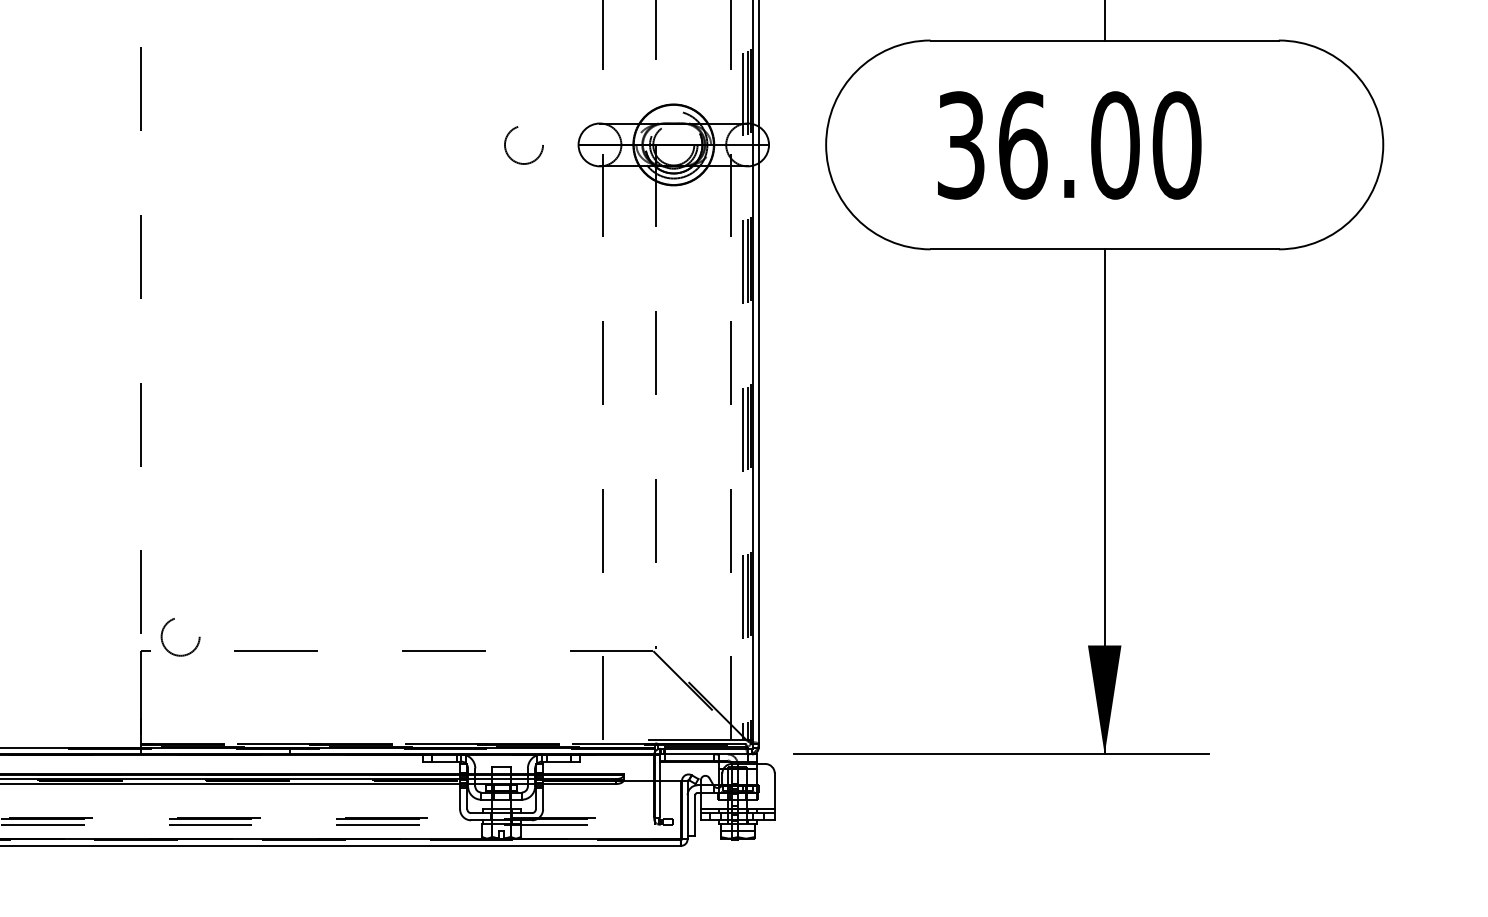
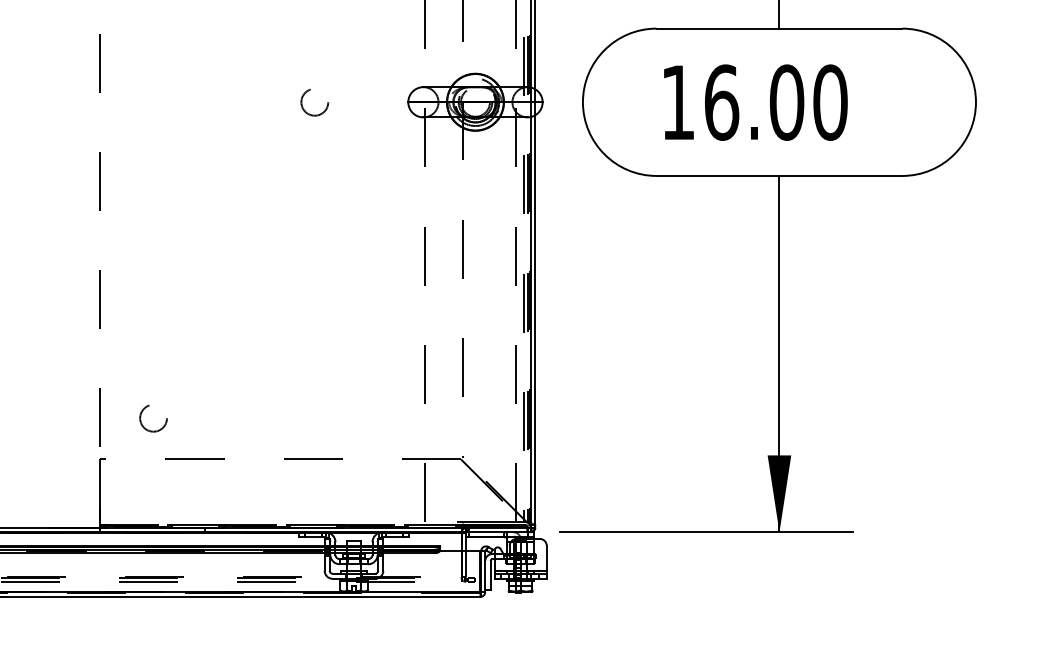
circle: (523, 145) -> (314, 102), moved
text: (960, 145) -> (677, 102), 36.00 -> 16.00
circle: (180, 637) -> (153, 418), moved

